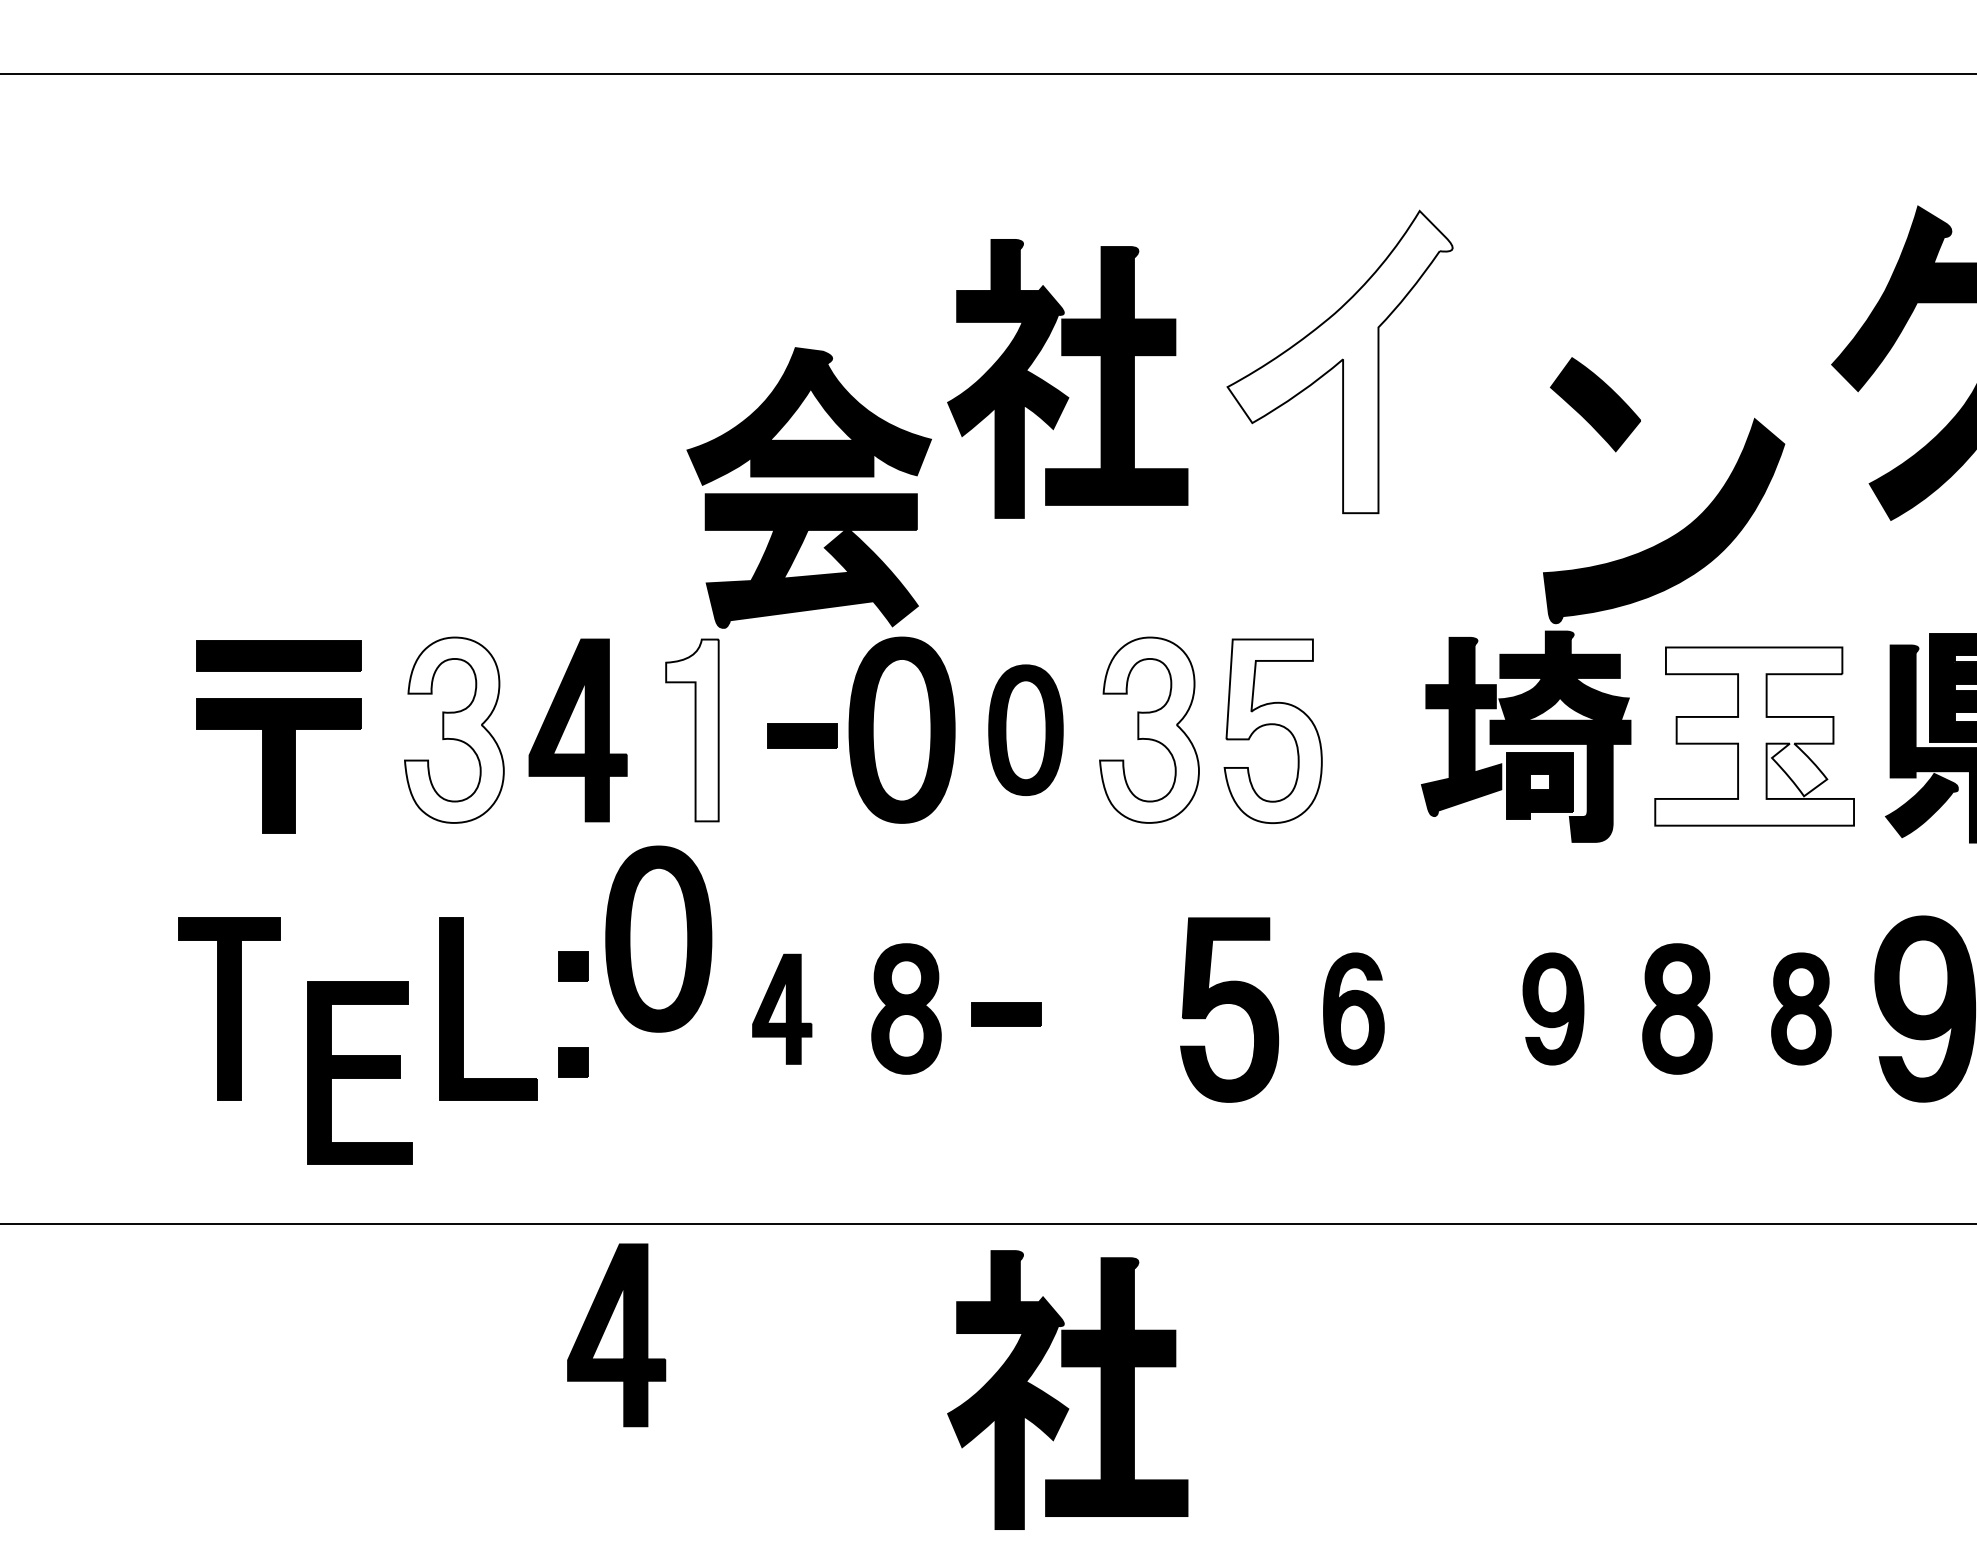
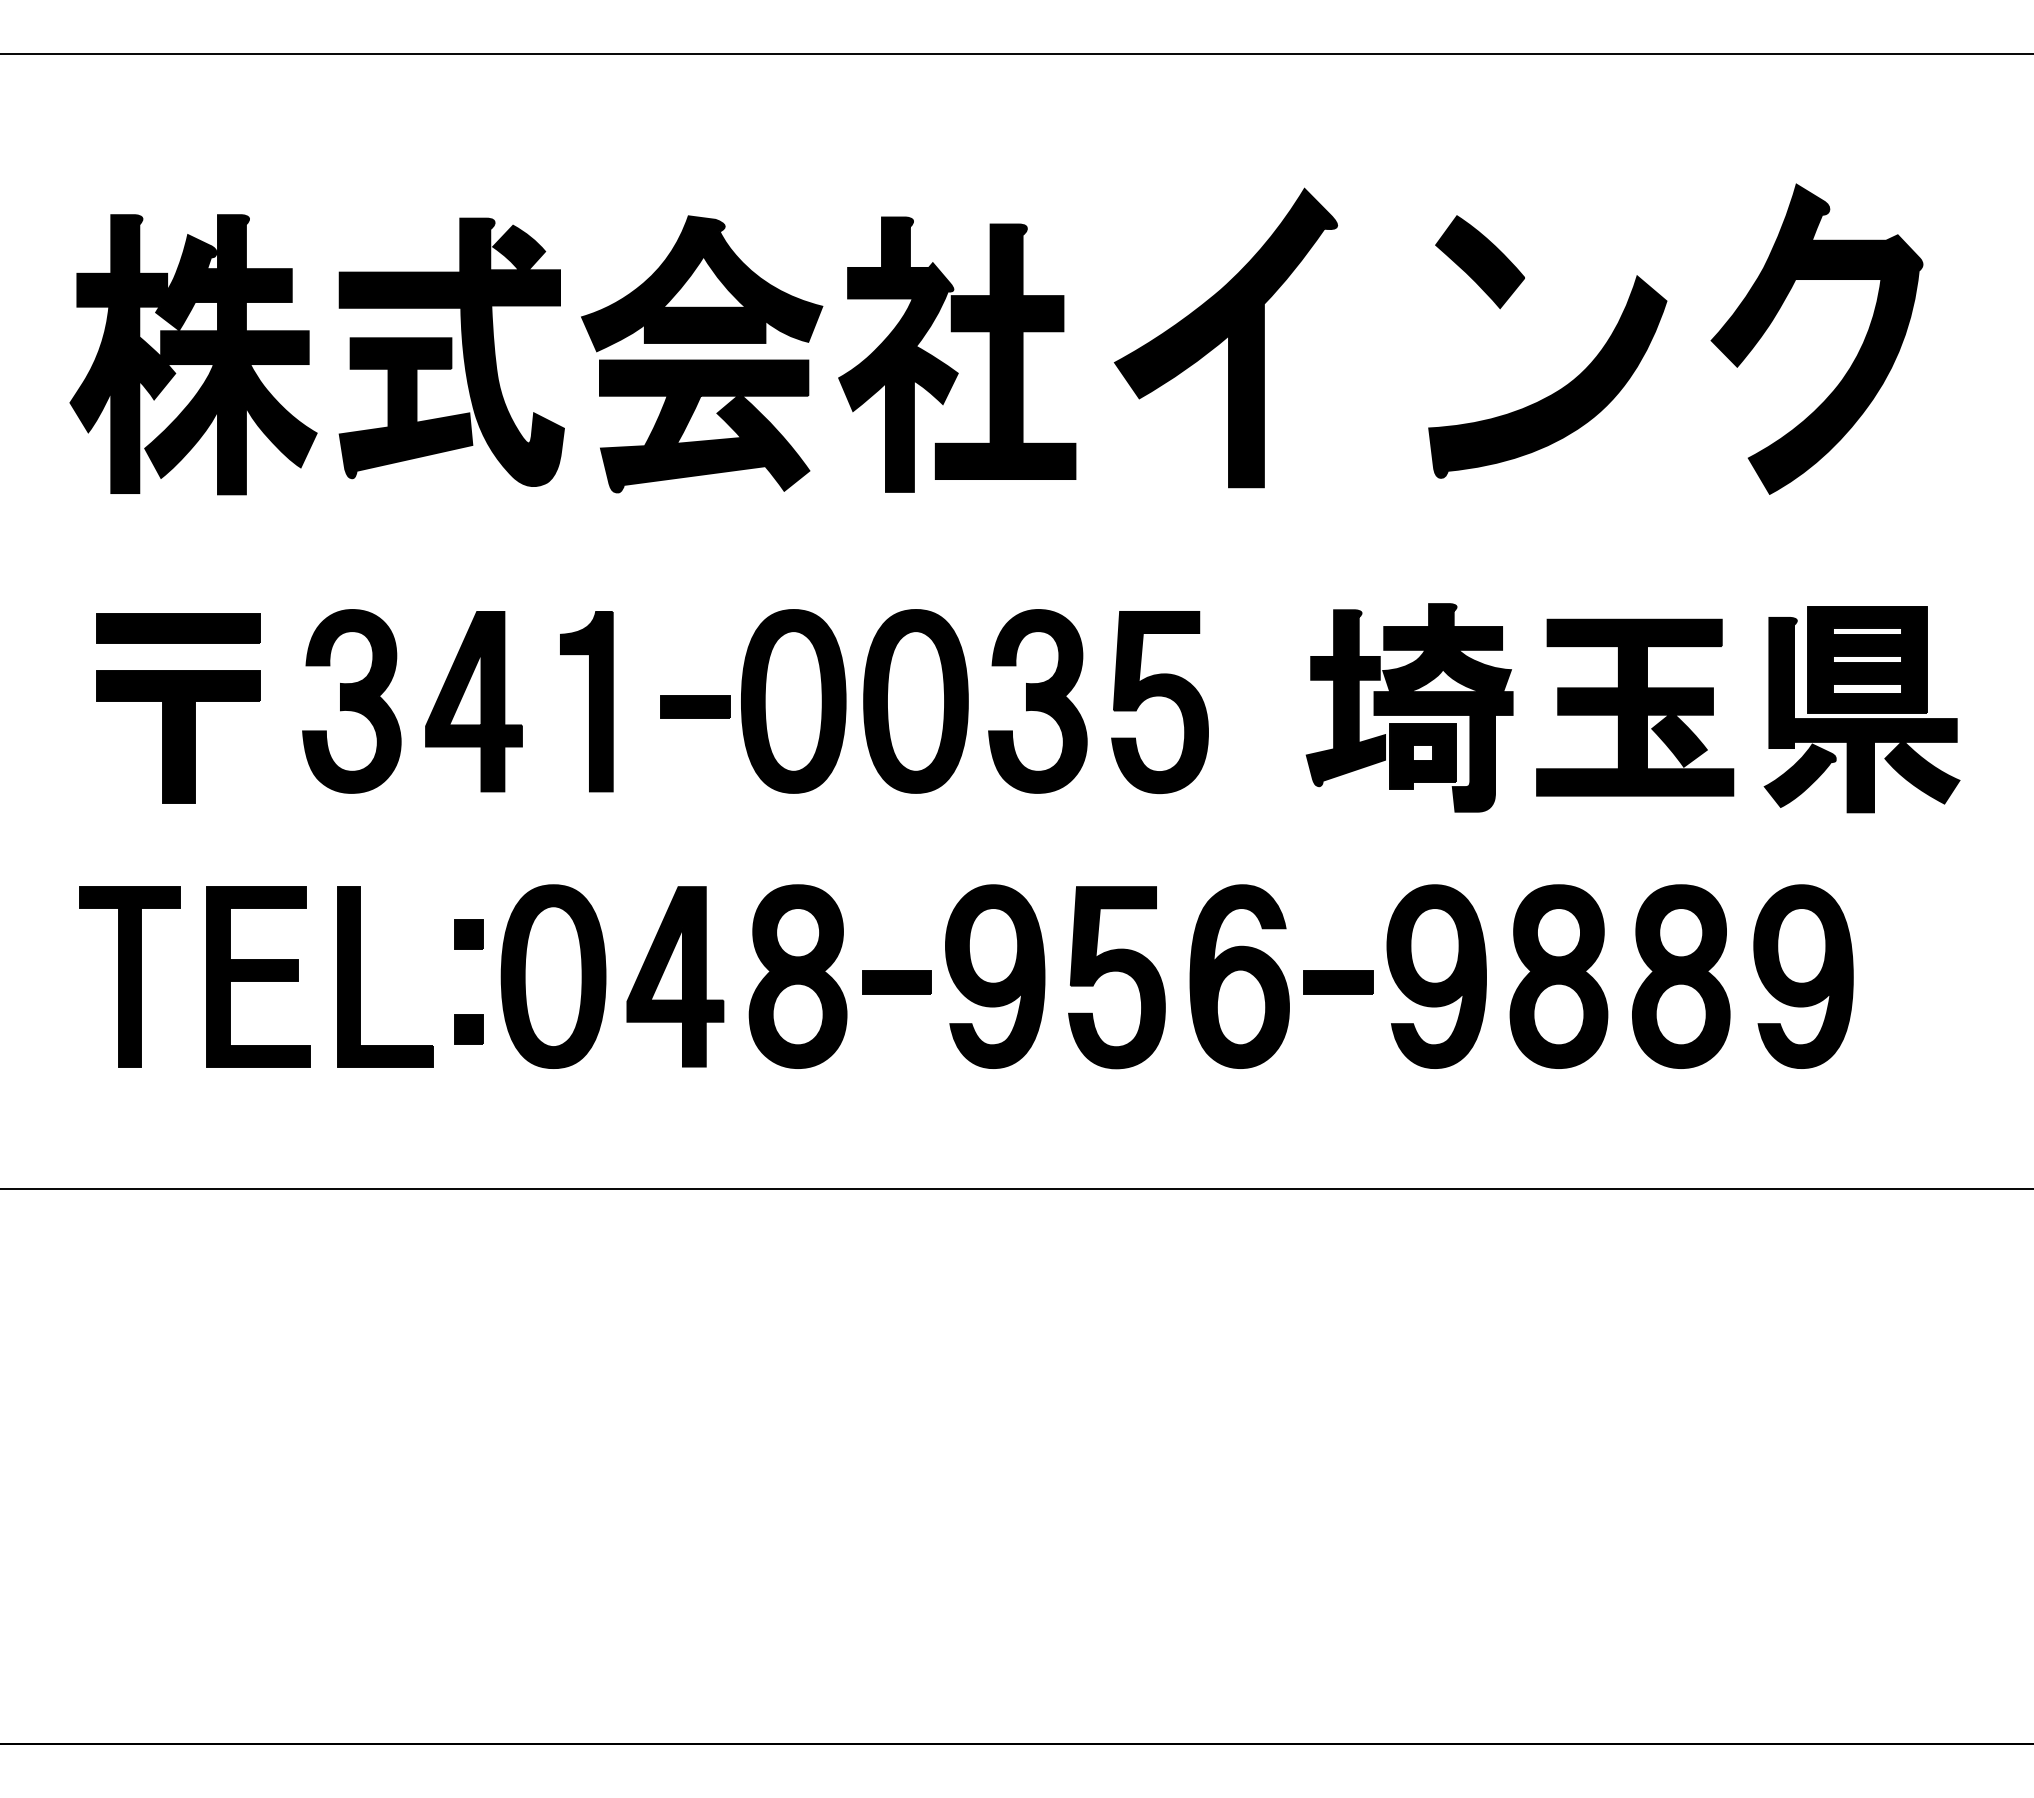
fill: (1340, 362) -> (1226, 338), added
part: (555, 375) -> (451, 351), added
part: (293, 378) -> (193, 354), added
part: (809, 488) -> (702, 354), moved
part: (1693, 520) -> (1576, 376), moved
fill: (454, 729) -> (351, 700), added
fill: (1149, 729) -> (1037, 700), added
fill: (692, 730) -> (586, 701), added
part: (1025, 730) -> (915, 701), size x1.43
fill: (1273, 731) -> (1160, 702), added
fill: (1754, 736) -> (1635, 707), added
part: (658, 939) -> (553, 976), moved
part: (782, 1008) -> (675, 976), size x1.67
part: (905, 1008) -> (797, 976), size x1.43
part: (1106, 1008) -> (995, 976), added
part: (1353, 1008) -> (1239, 976), size x1.67
part: (1553, 1008) -> (1436, 976), size x1.67
part: (1676, 1008) -> (1558, 976), size x1.43
part: (1801, 1008) -> (1681, 976), size x1.67
part: (1454, 1014) -> (1338, 982), added
part: (359, 1072) -> (258, 976), moved
part: (616, 1335) -> (511, 1298), removed
part: (1058, 1401) -> (948, 1363), removed

